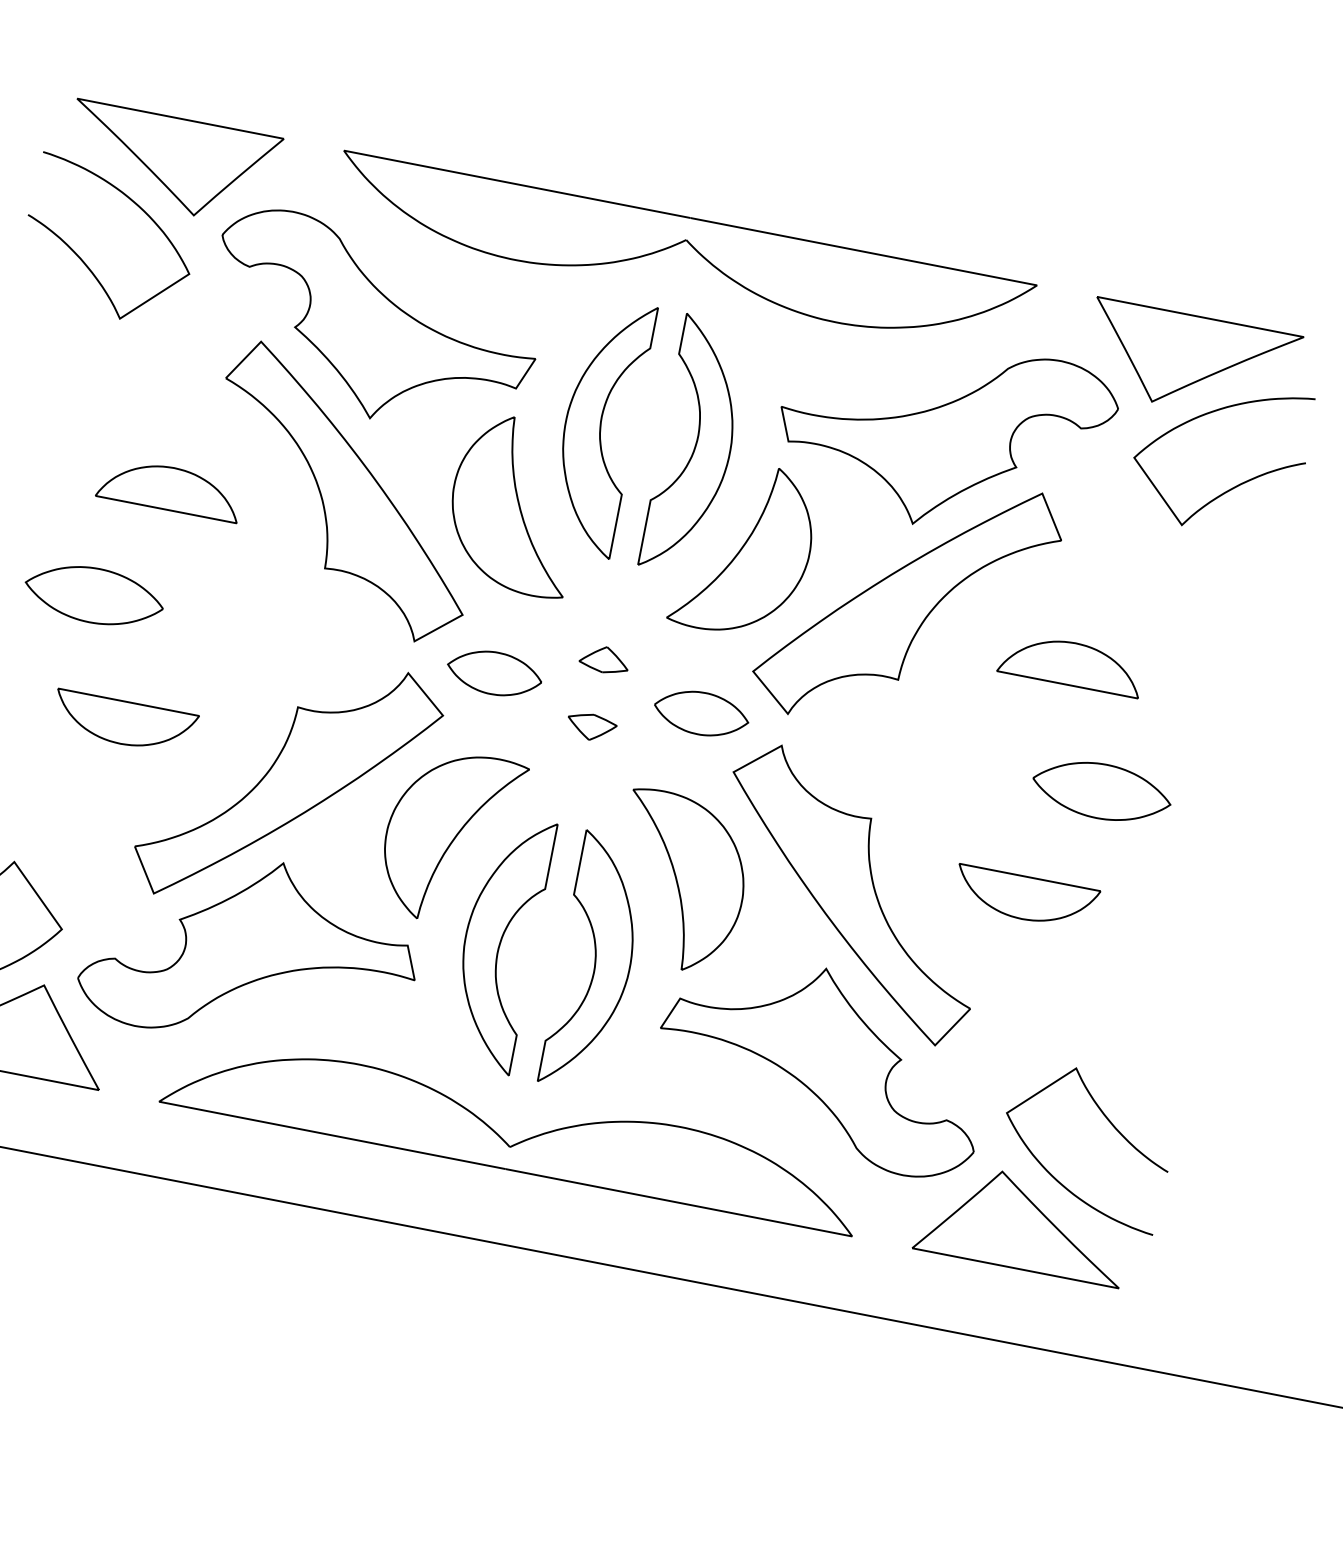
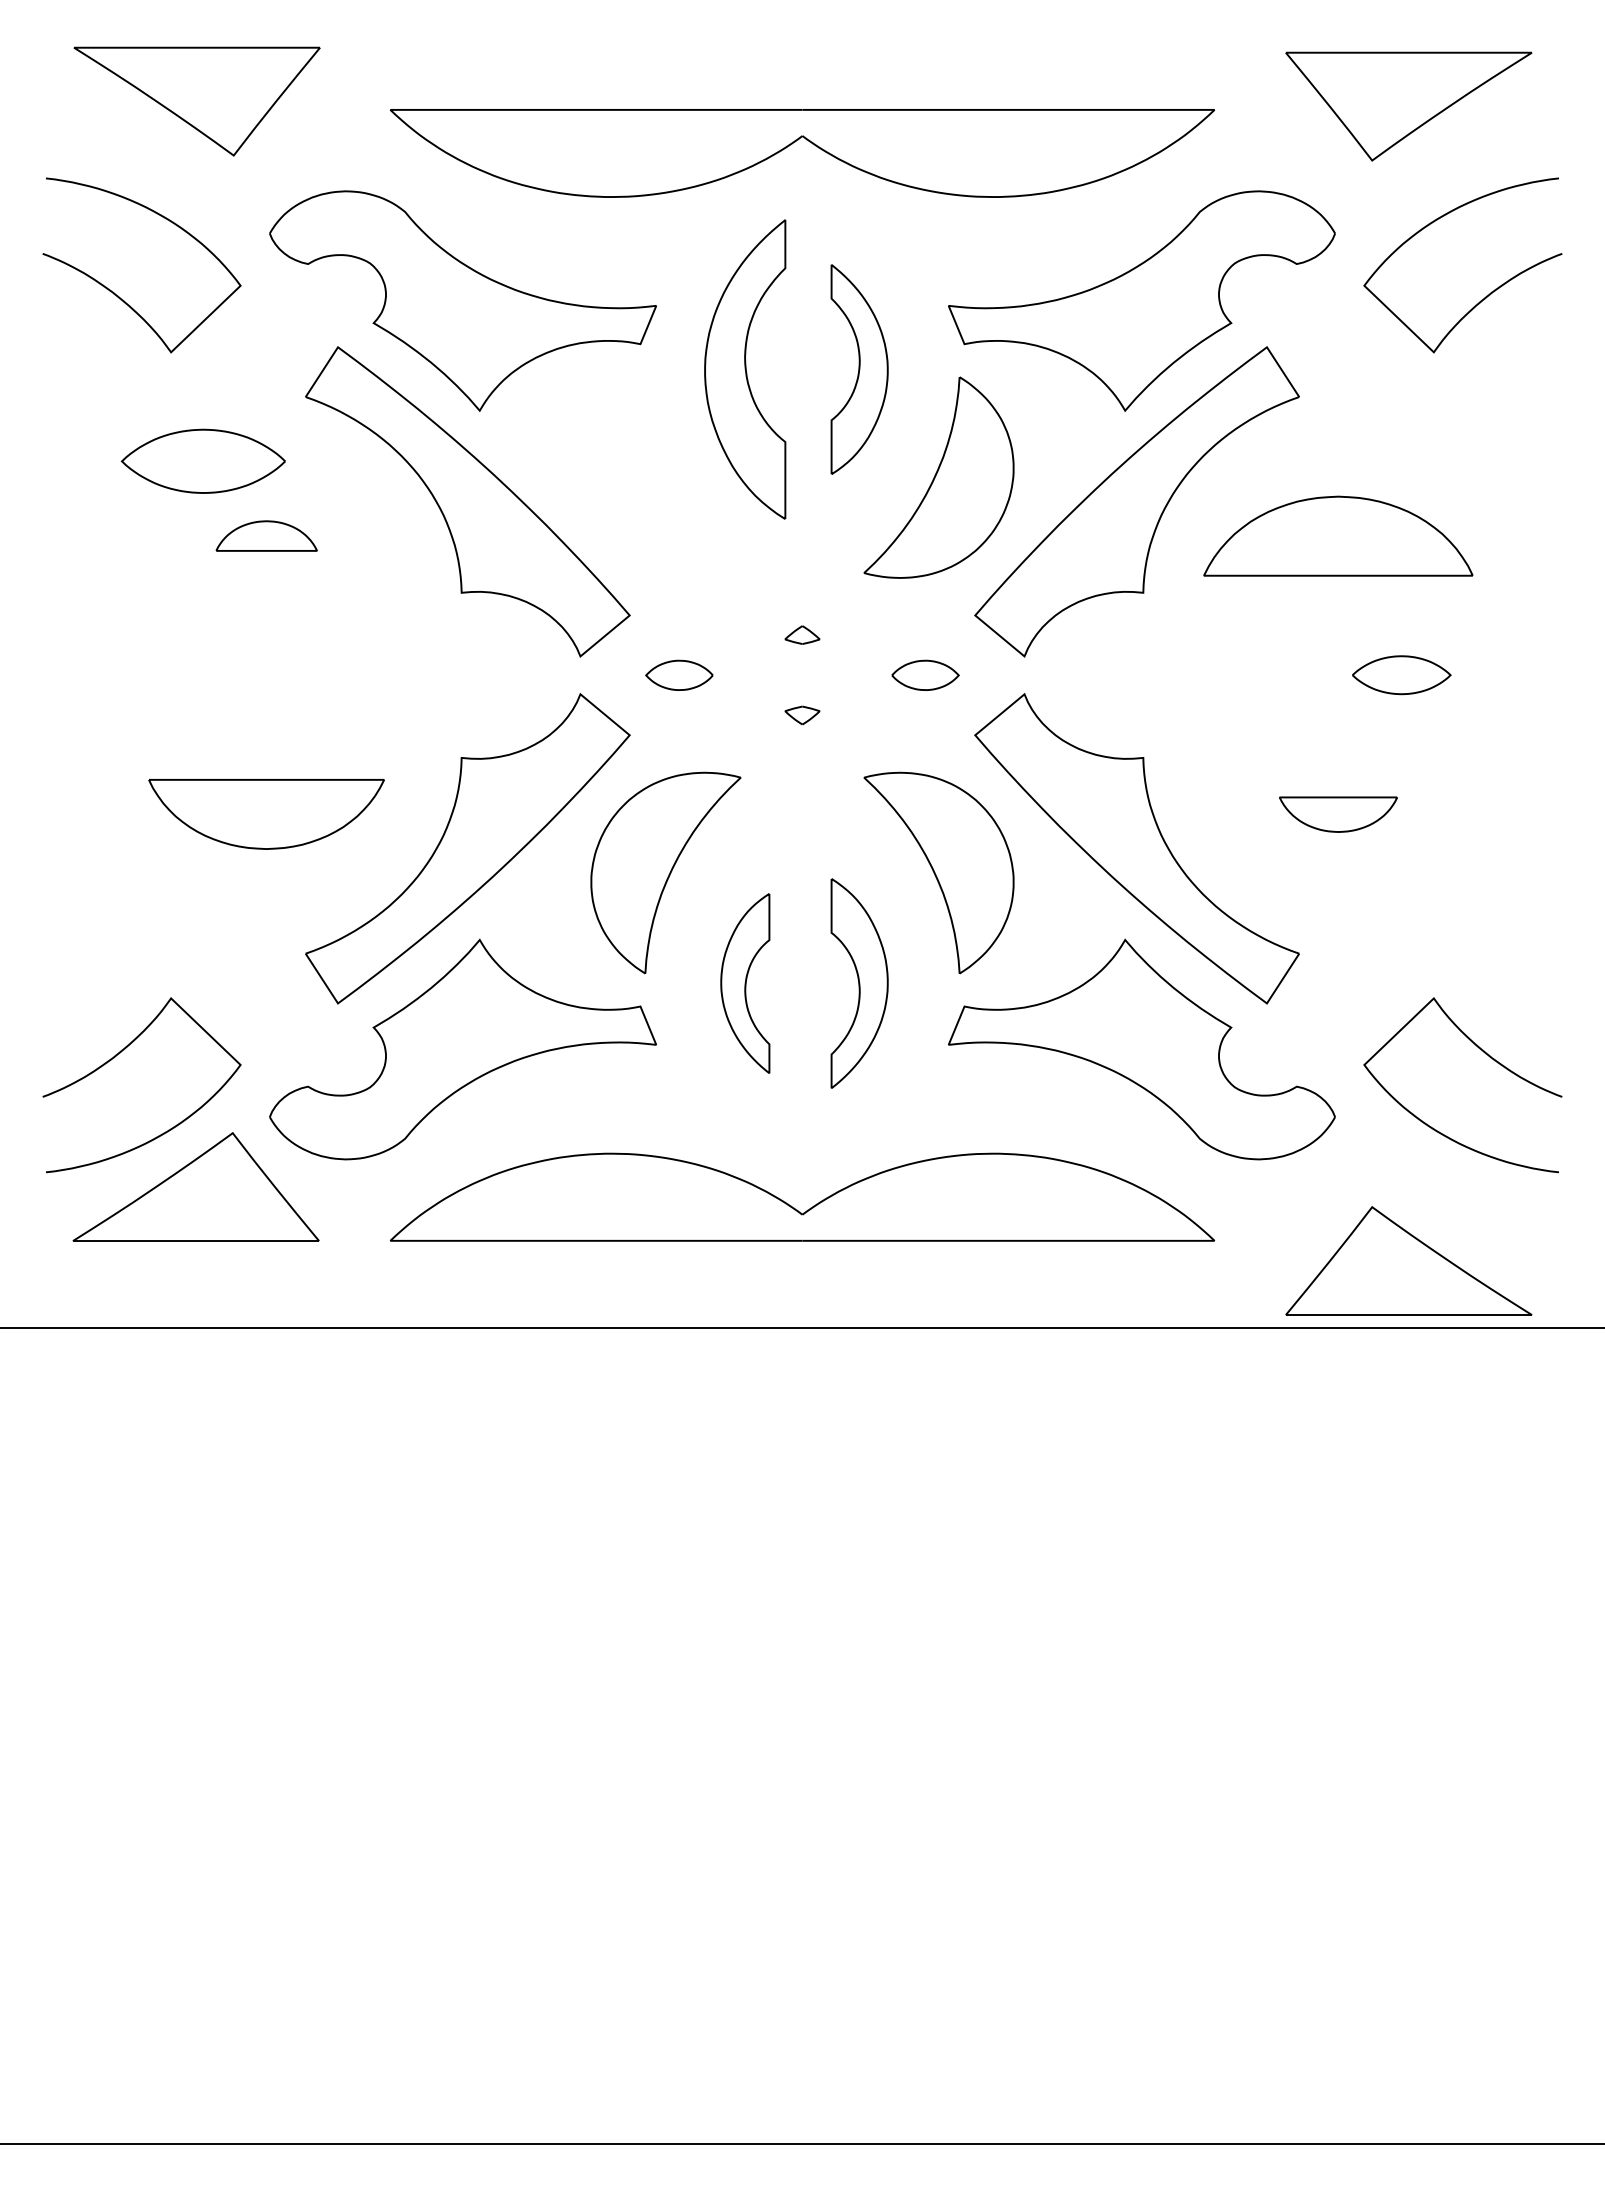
part: (171, 163) -> (196, 101), moved
part: (1191, 362) -> (1408, 106), moved
part: (696, 445) -> (859, 369), size x0.7
part: (170, 488) -> (266, 535), size x0.6
part: (515, 504) -> (665, 477), removed
part: (93, 594) -> (202, 460), moved
part: (604, 659) -> (802, 634), size x0.6
part: (1071, 663) -> (1338, 535), size x1.6
part: (494, 673) -> (679, 675), size x0.6
part: (701, 713) -> (925, 675), size x0.6
part: (124, 722) -> (266, 814), size x1.4
part: (591, 727) -> (802, 715), size x0.6
part: (1102, 790) -> (1401, 674), size x0.6
part: (1026, 898) -> (1338, 814), size x0.7
part: (499, 943) -> (745, 983), size x0.6
part: (595, 962) -> (859, 983), size x0.7
part: (1024, 1222) -> (1408, 1260), moved

